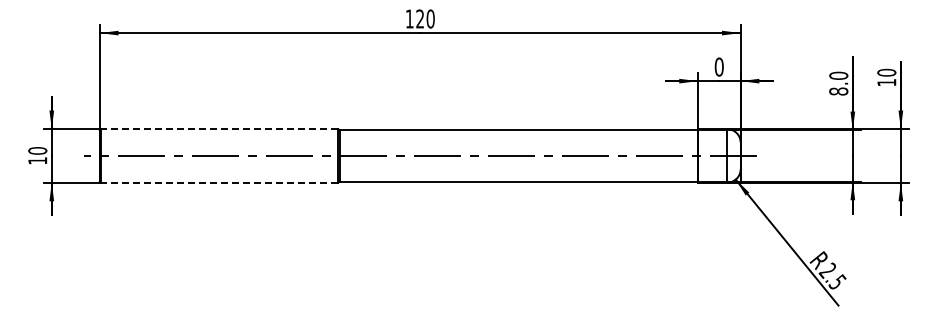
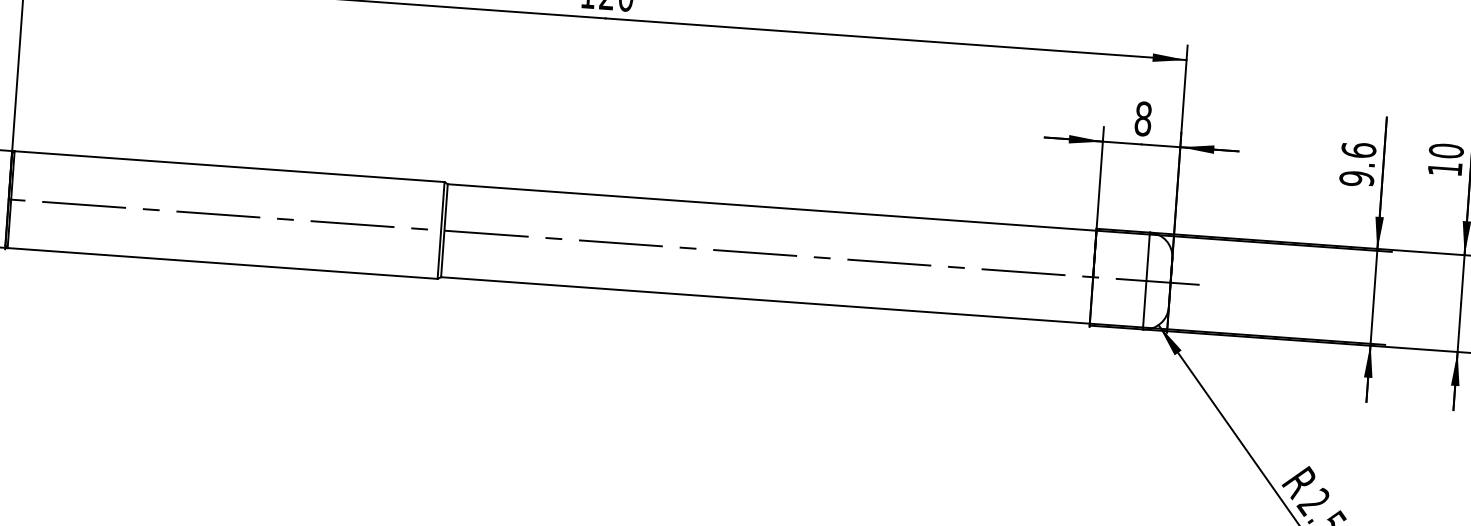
text: (718, 66) -> (1142, 117), 0 -> 8
text: (838, 83) -> (1357, 164), 8.0 -> 9.6
line: (219, 129) -> (229, 167), dashed -> solid
line: (219, 182) -> (222, 263), dashed -> solid

